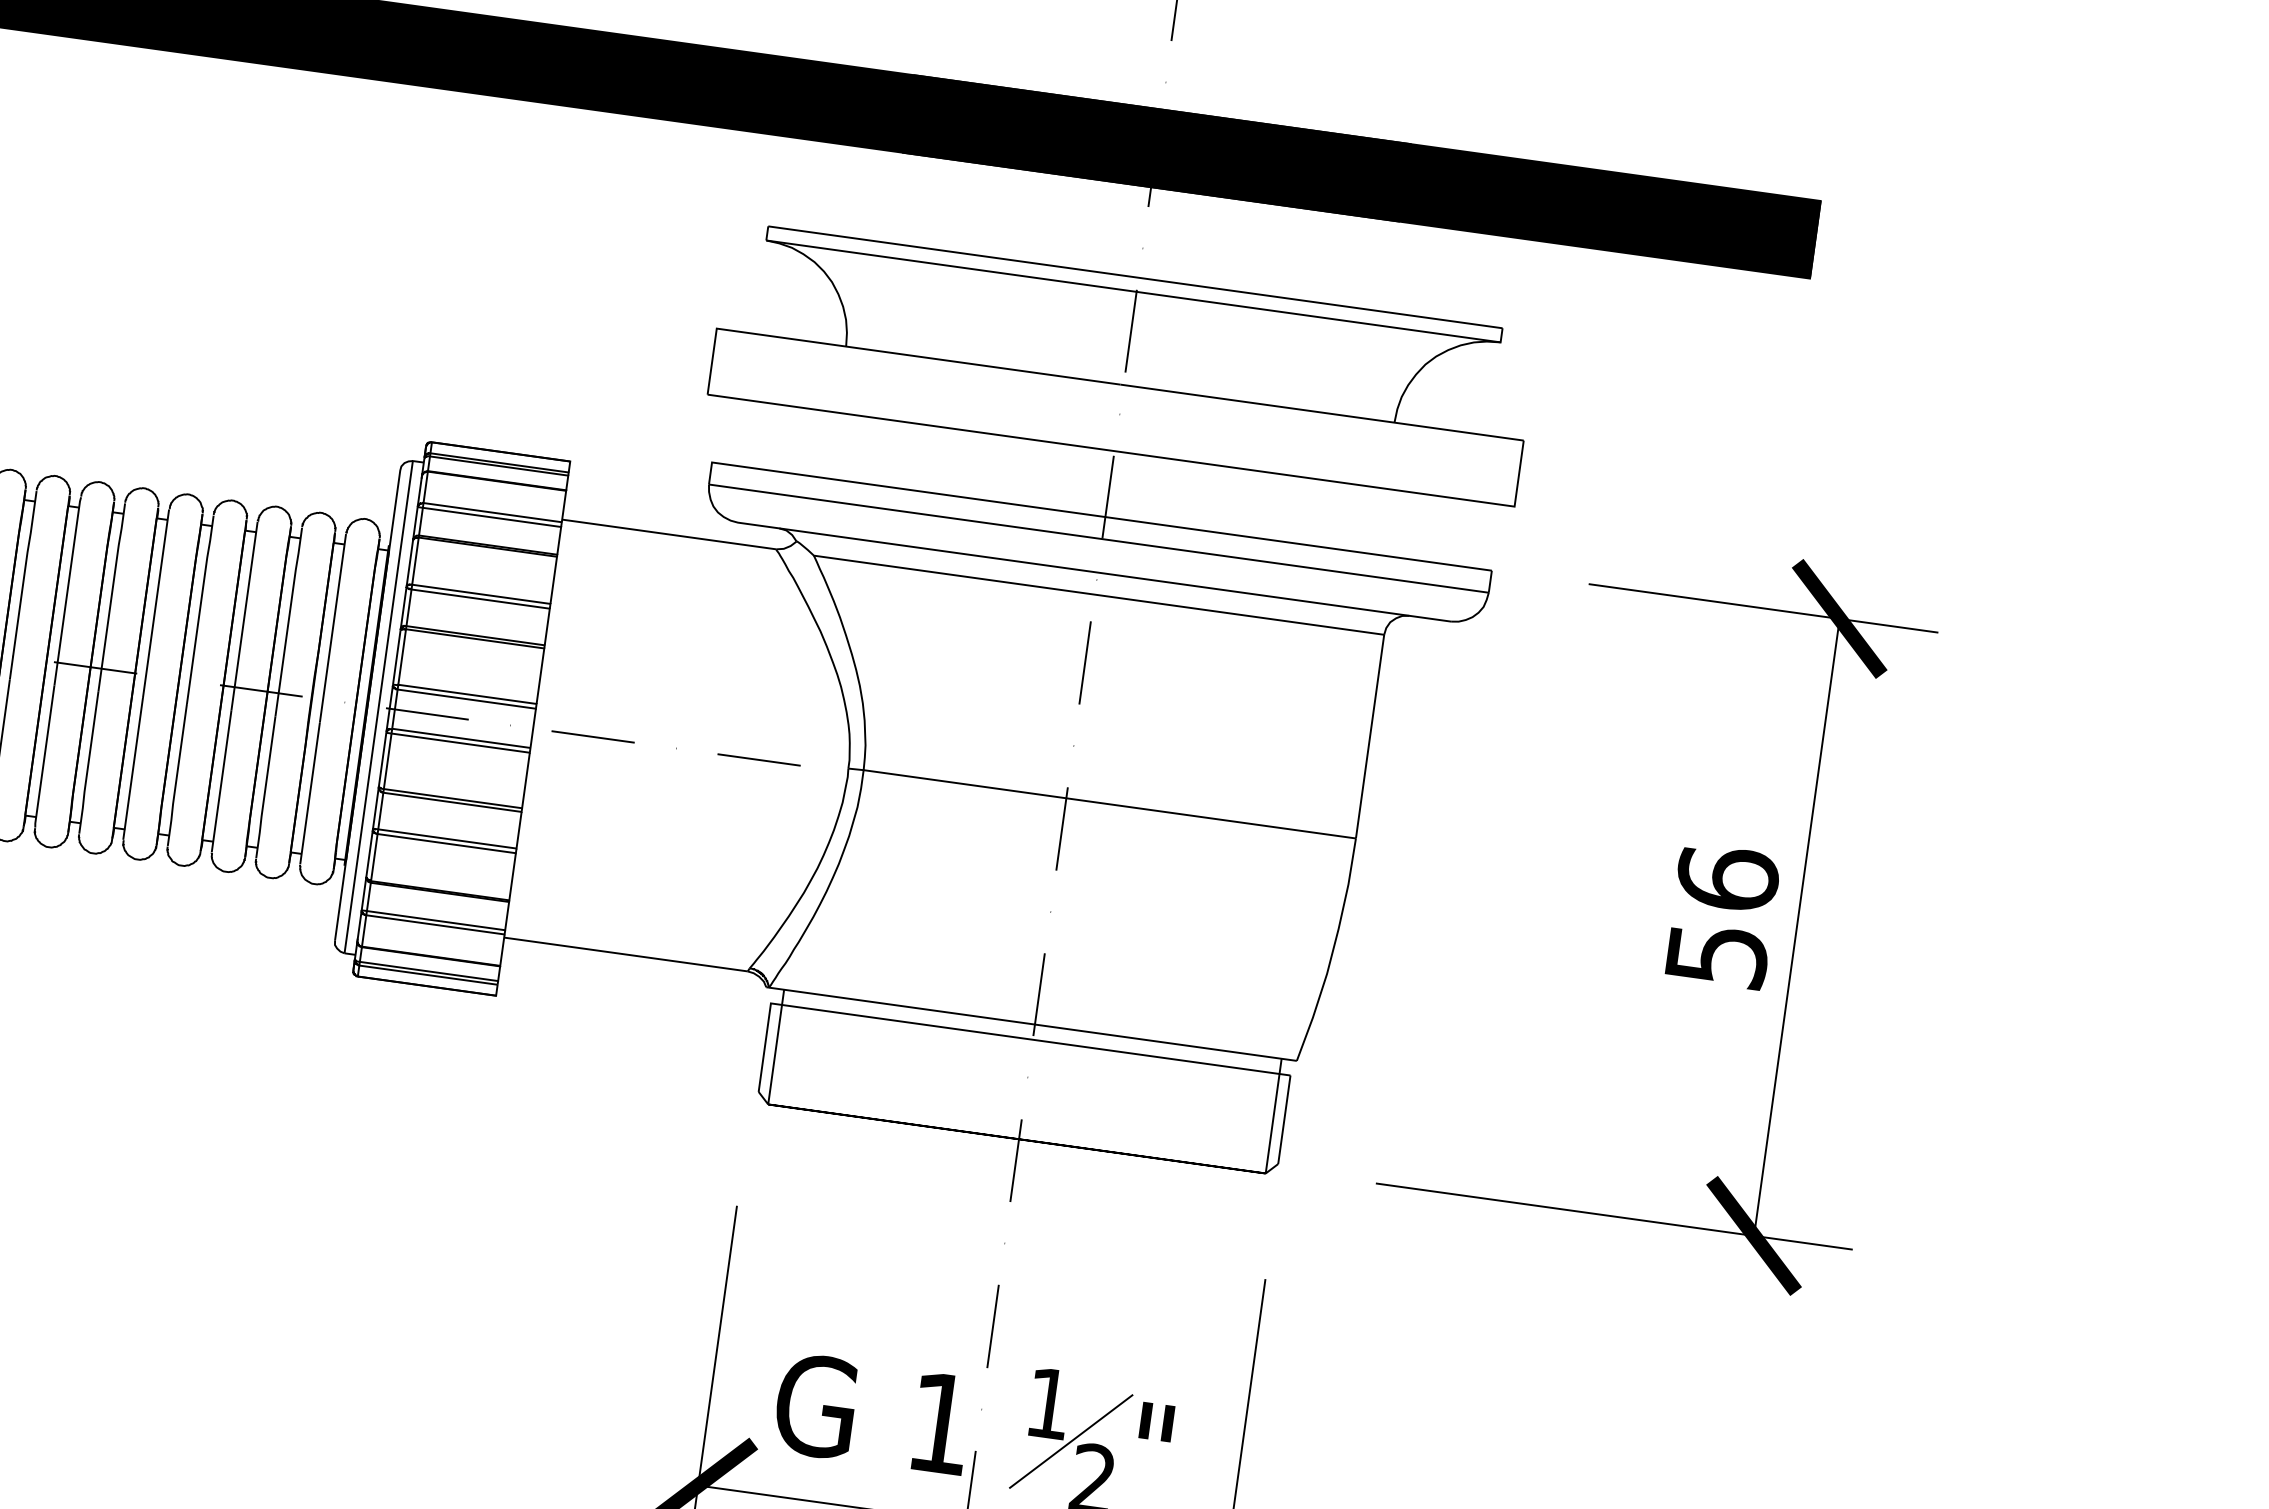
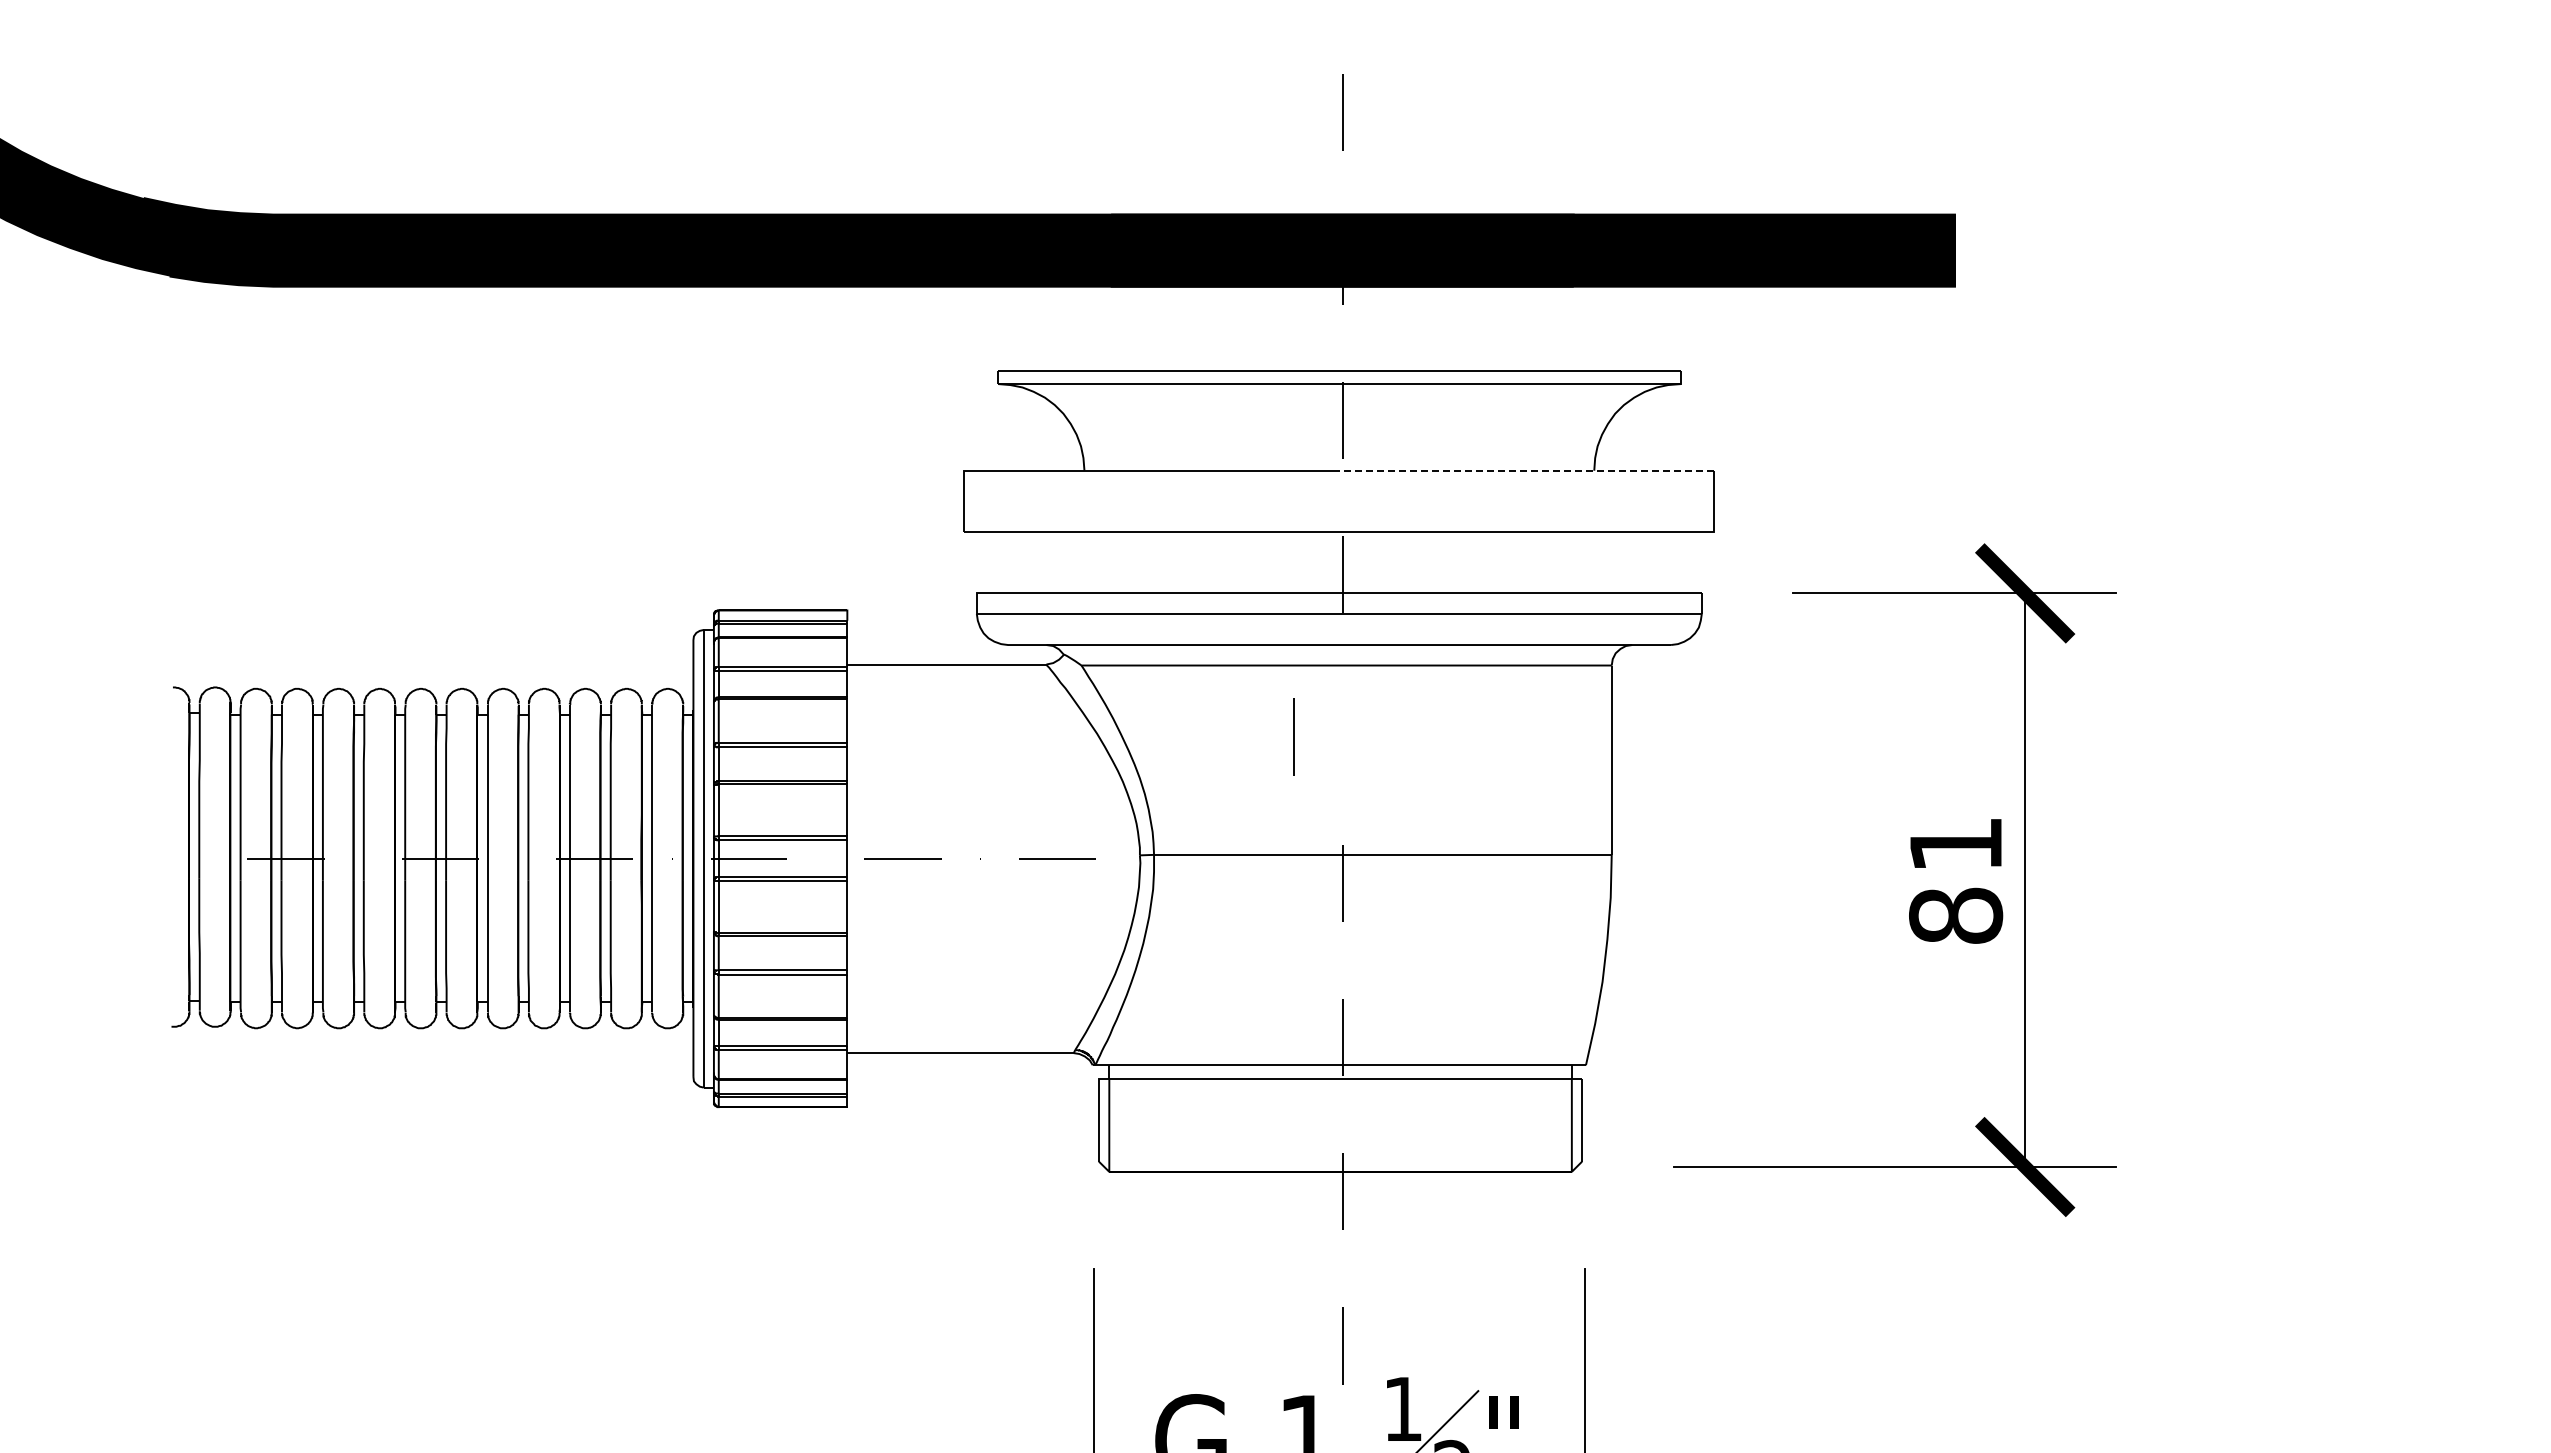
line: (1321, 412) -> (1526, 470), solid -> dashed
line: (1085, 662) -> (1293, 736), moved
text: (1723, 916) -> (1956, 879), 56 -> 81

